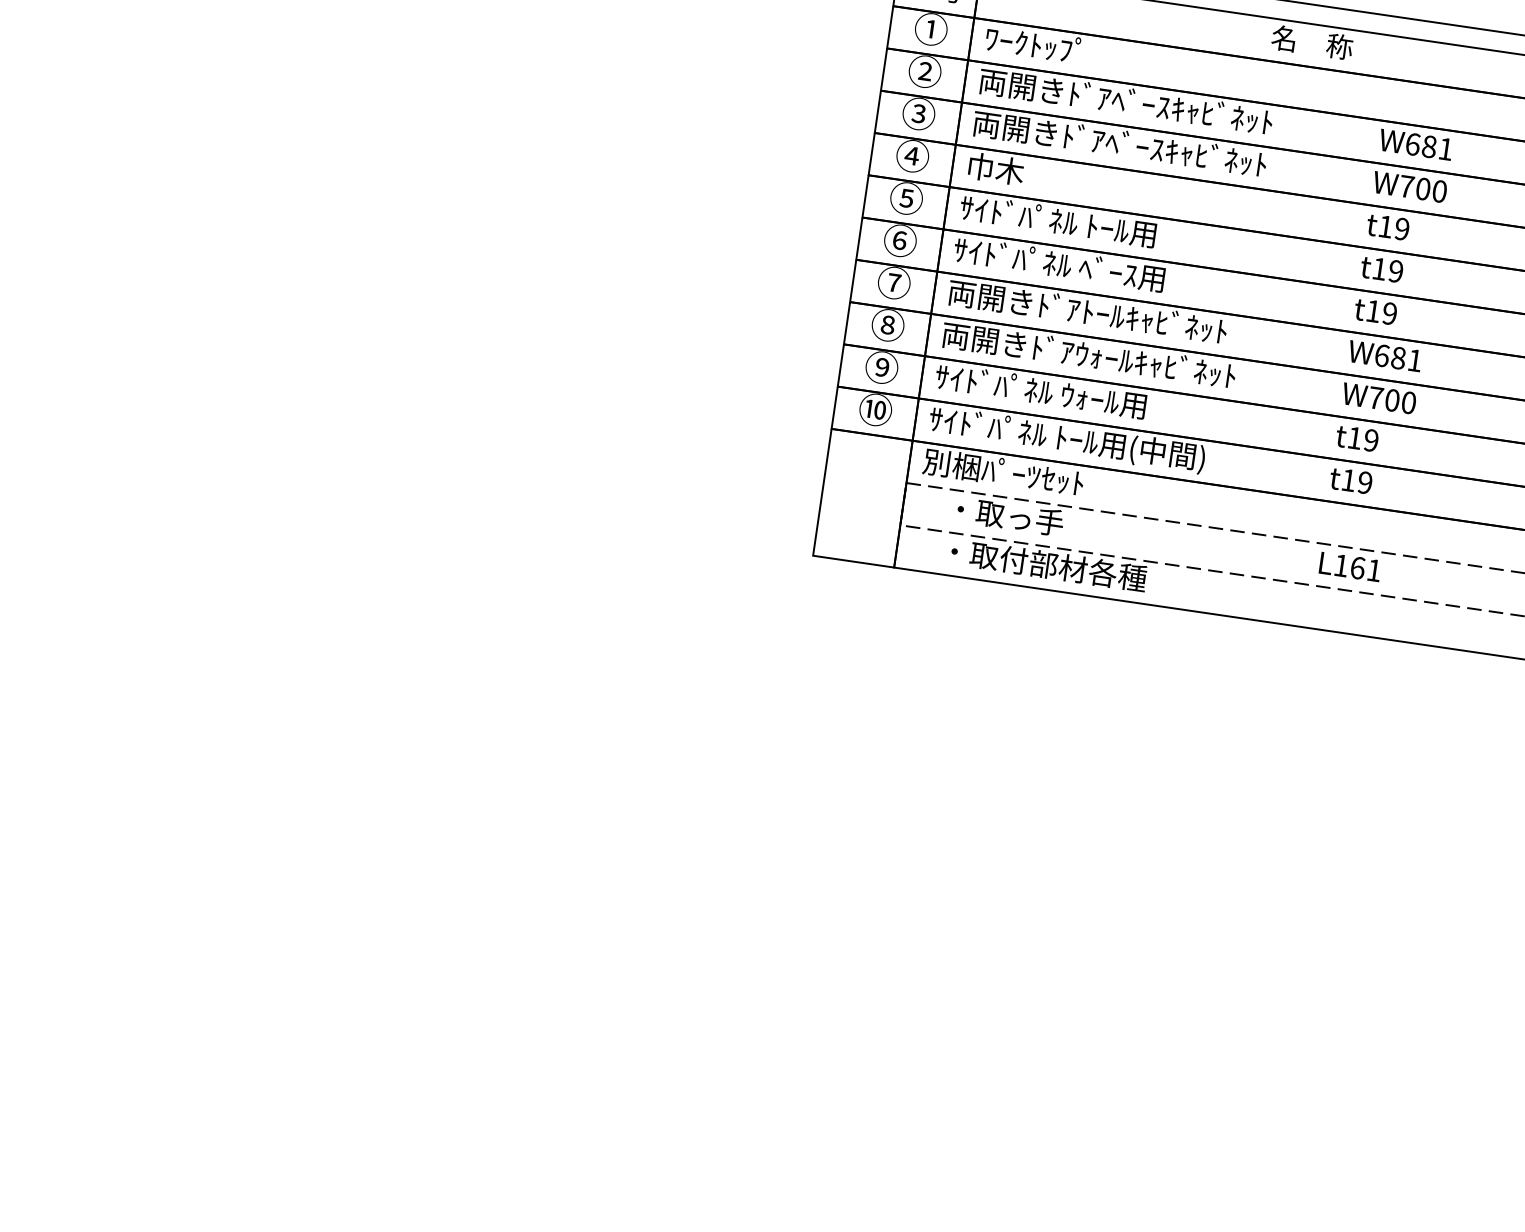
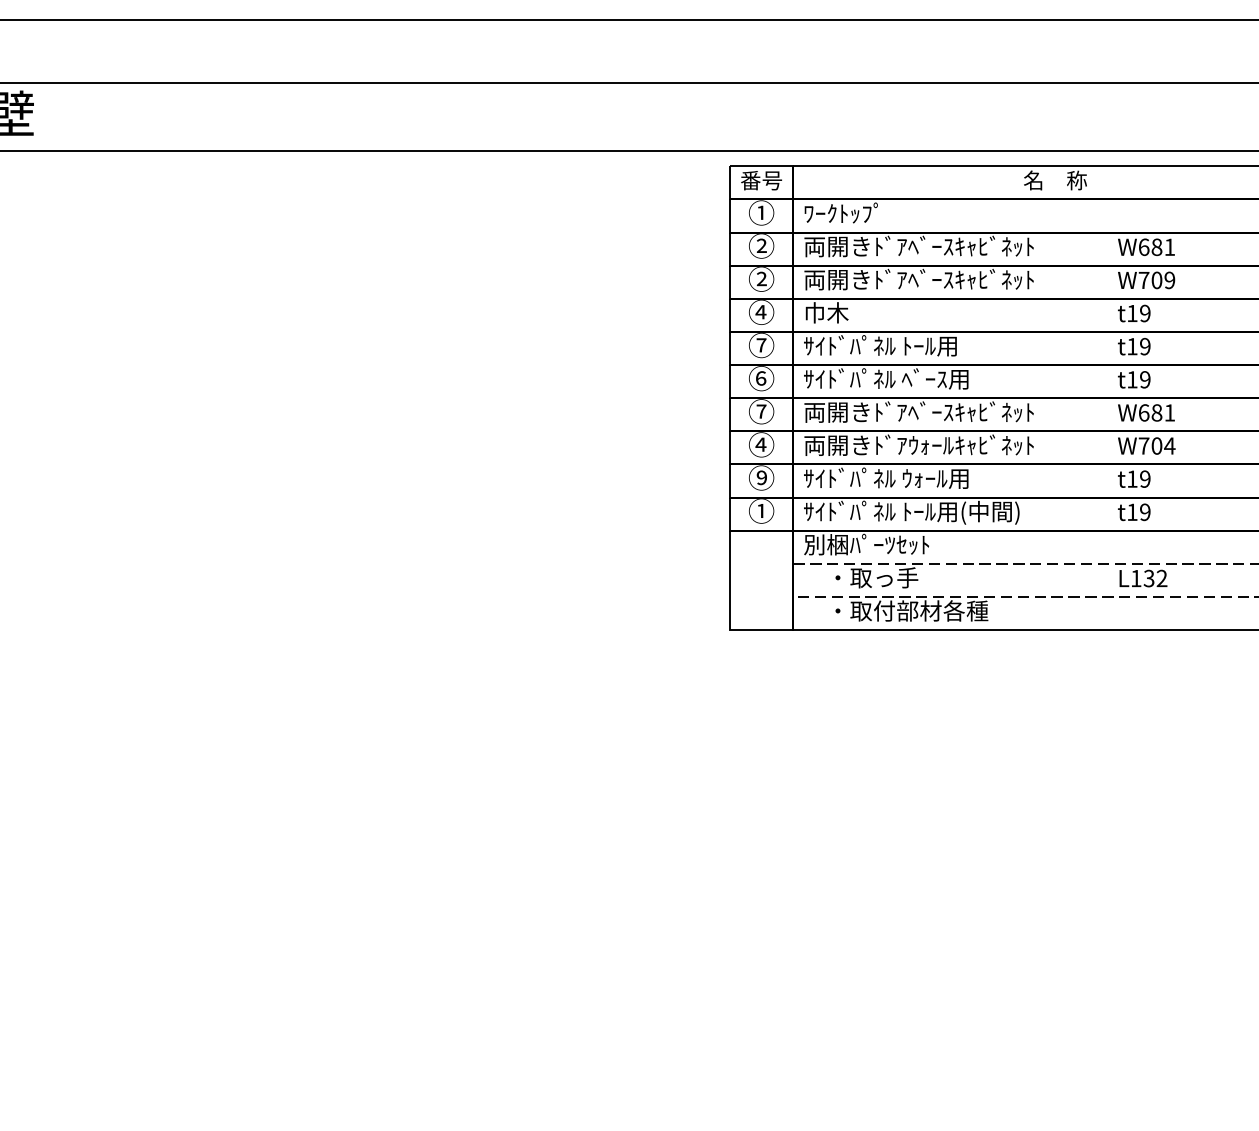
text: (918, 114) -> (761, 279), ③ -> ②
text: (1439, 191) -> (1169, 280), W700 -> W709
text: (906, 198) -> (761, 345), ⑤ -> ⑦
text: (1160, 321) -> (970, 411), 両開きﾄﾞｱﾄｰﾙｷｬﾋﾞﾈｯﾄ -> 両開きﾄﾞｱﾍﾞｰｽｷｬﾋﾞﾈｯﾄ
text: (886, 324) -> (760, 444), ⑧ -> ④
text: (1408, 402) -> (1169, 445), W700 -> W704
text: (875, 409) -> (761, 510), ⑩ -> ①
text: (1365, 569) -> (1155, 578), L161 -> L132

